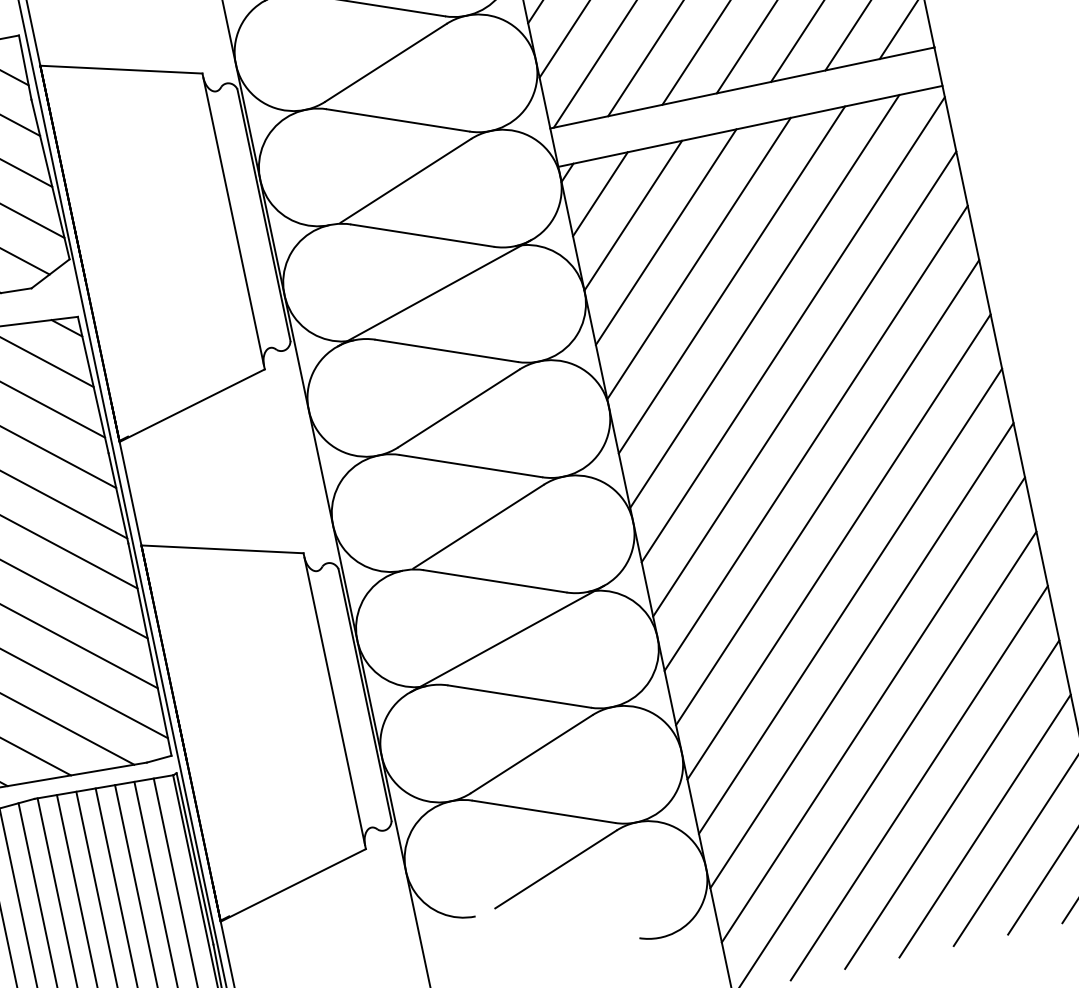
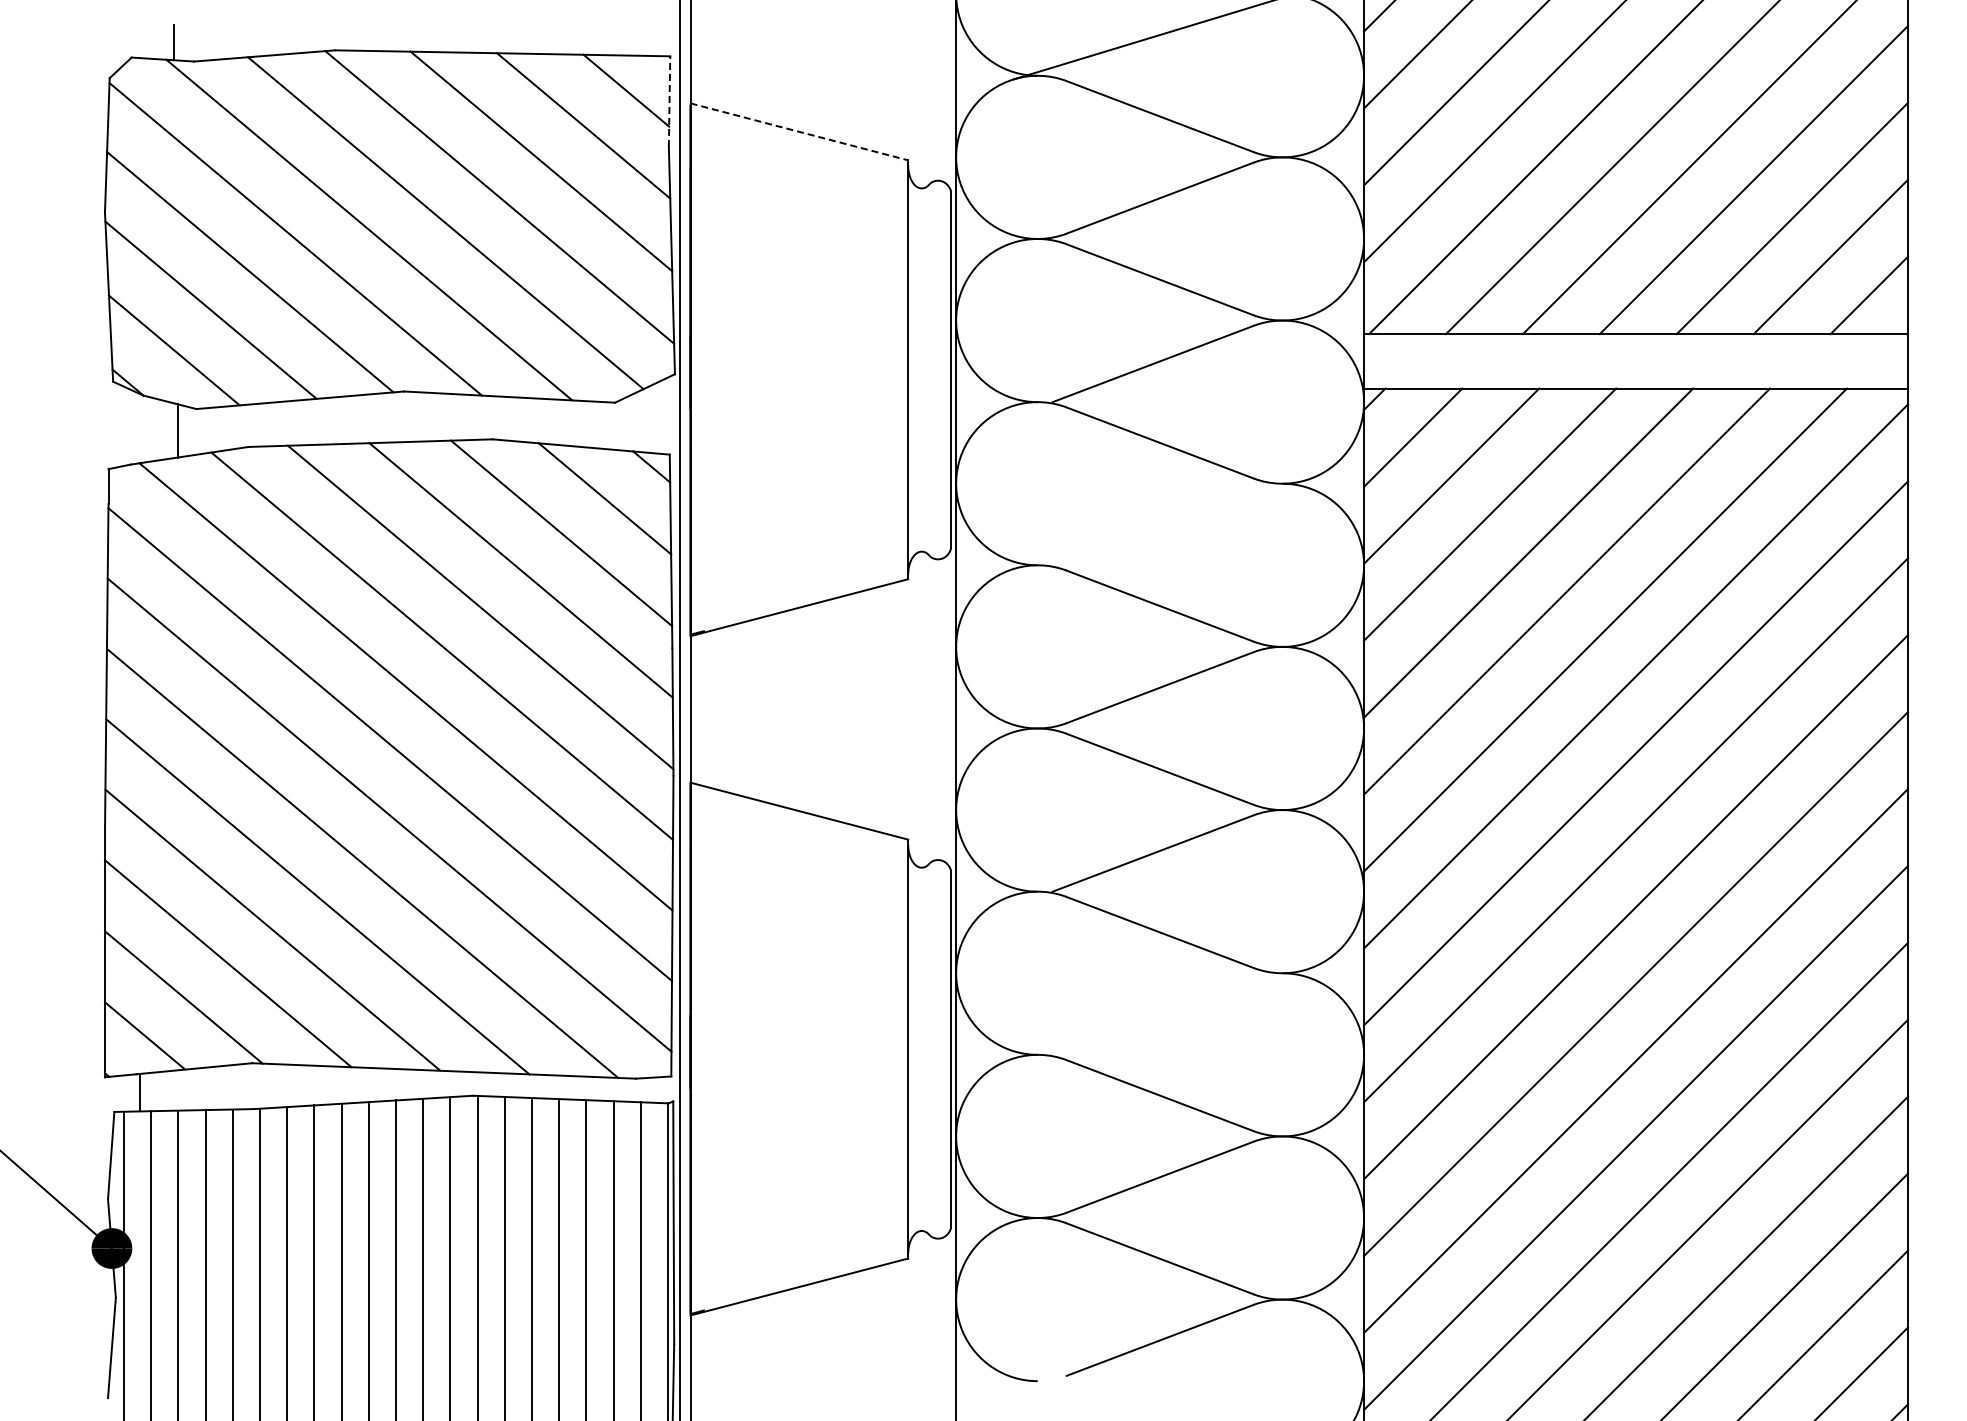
line: (25, 67) -> (669, 101), solid -> dashed
line: (121, 70) -> (799, 132), solid -> dashed
line: (434, 293) -> (1160, 524), removed
line: (507, 638) -> (1160, 1013), removed

